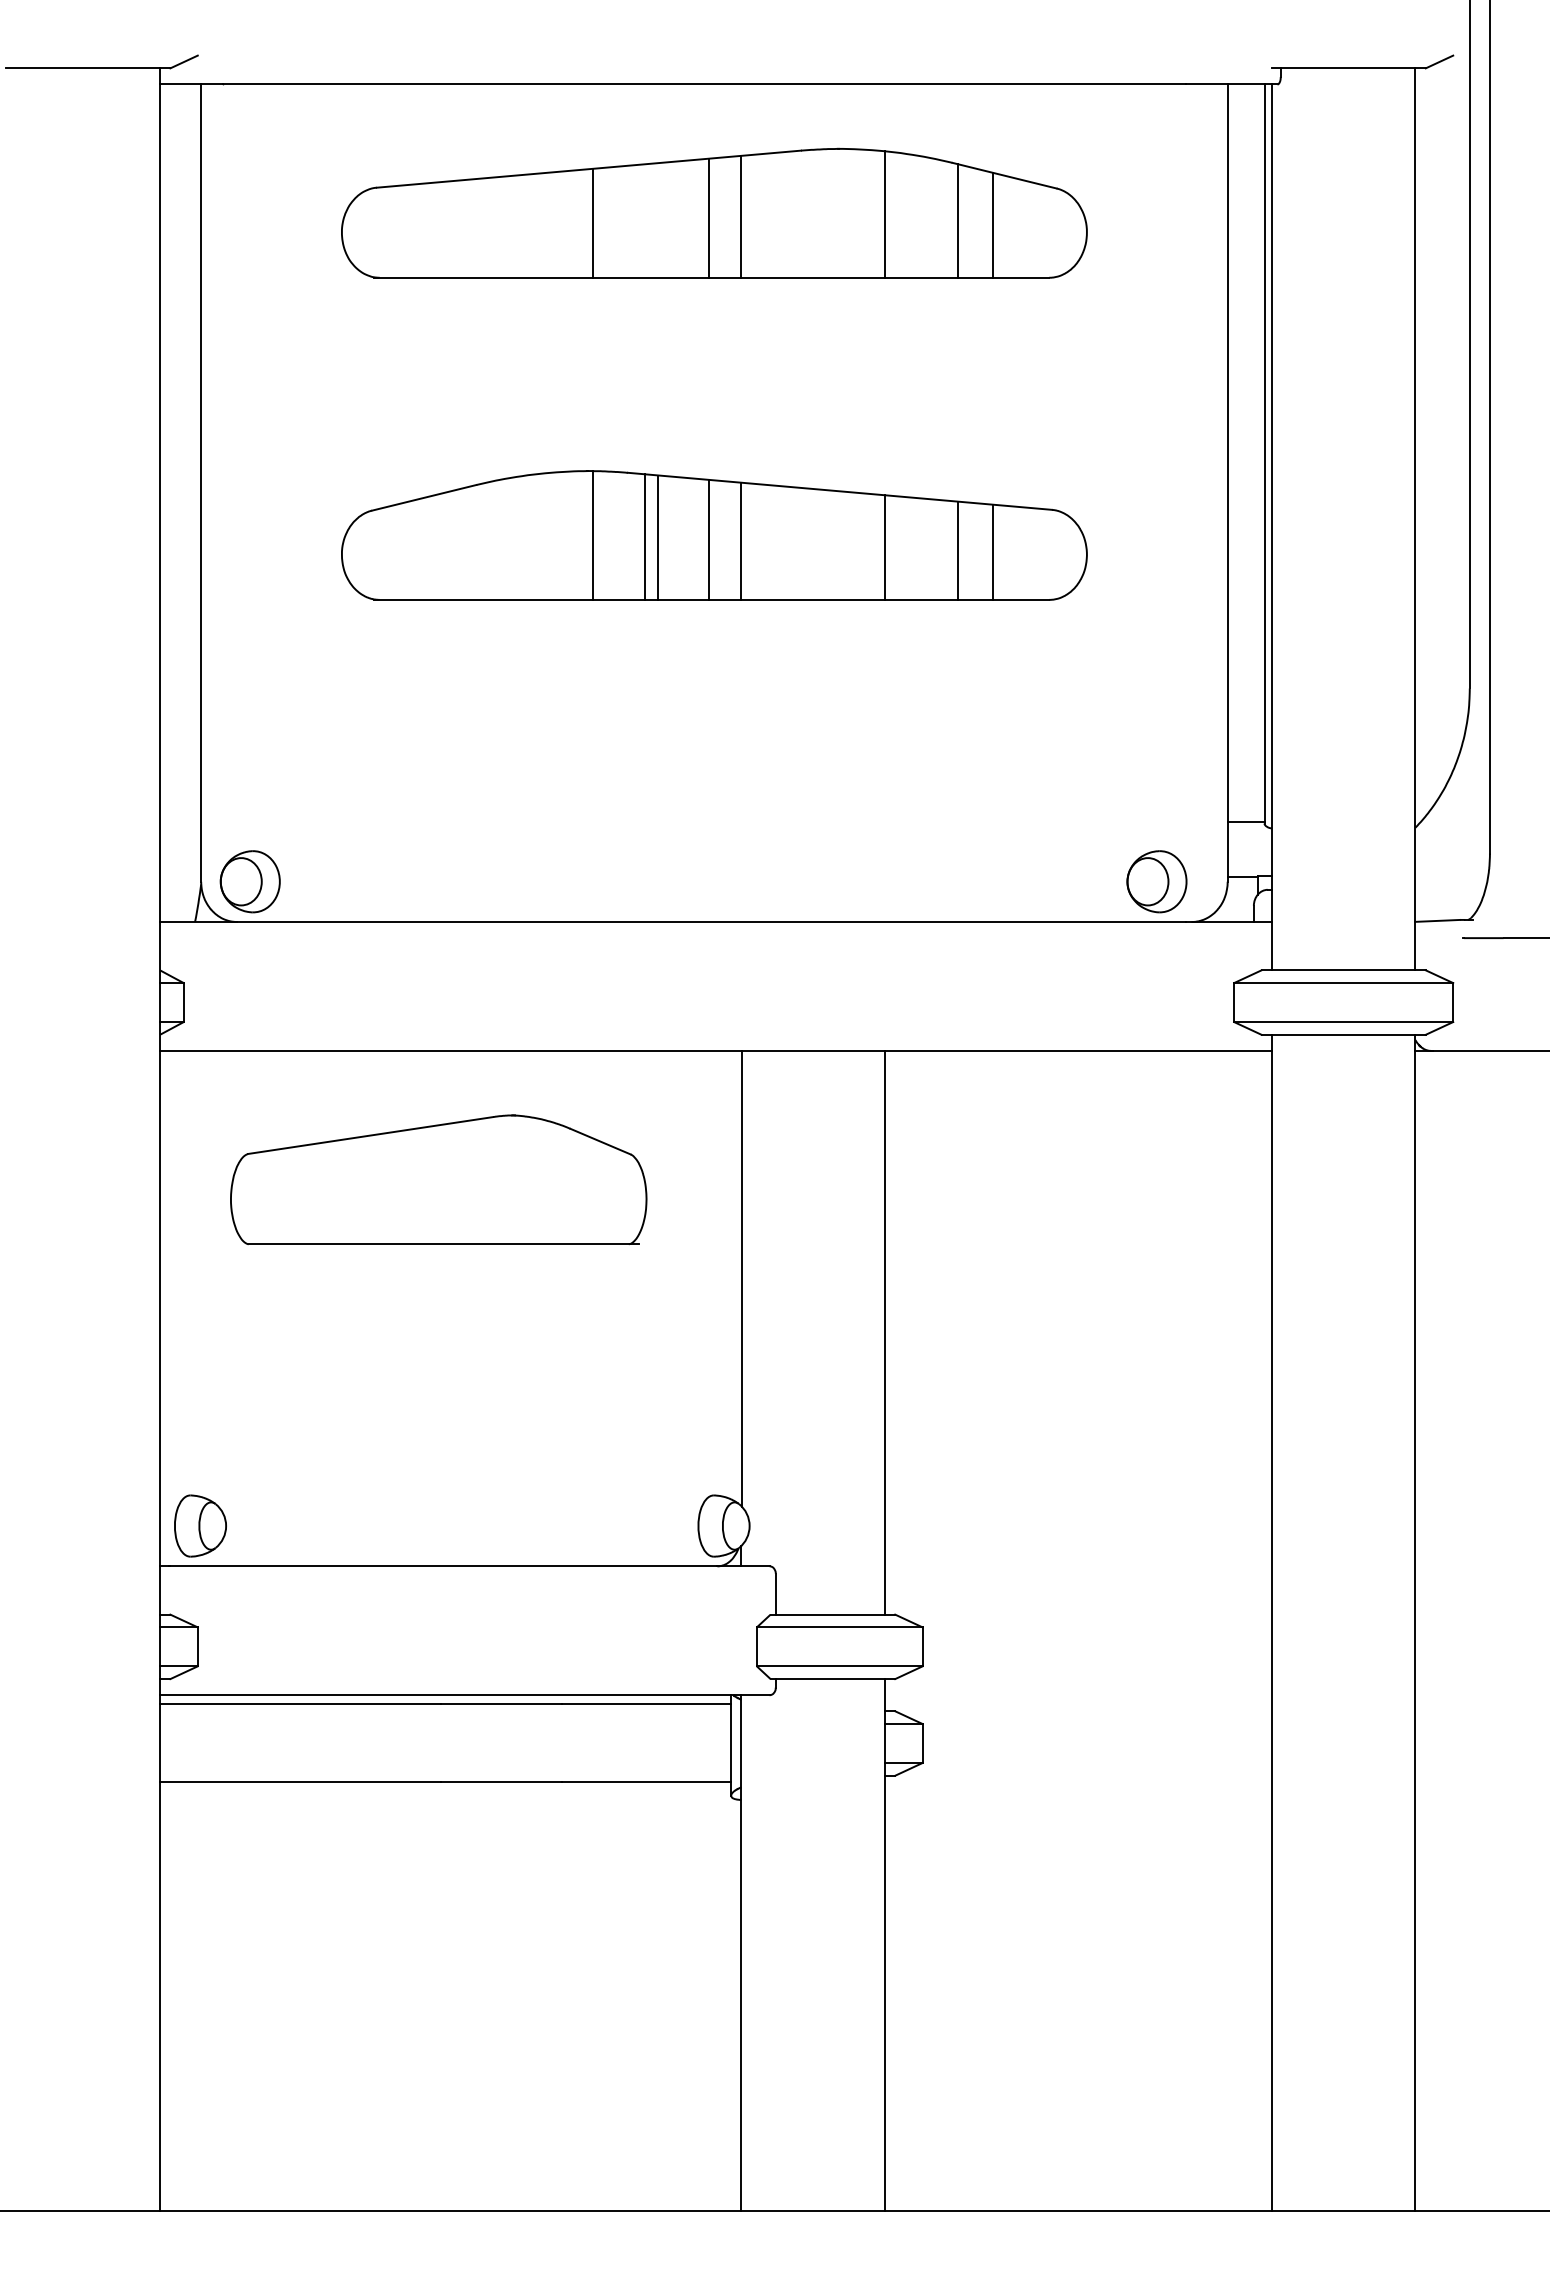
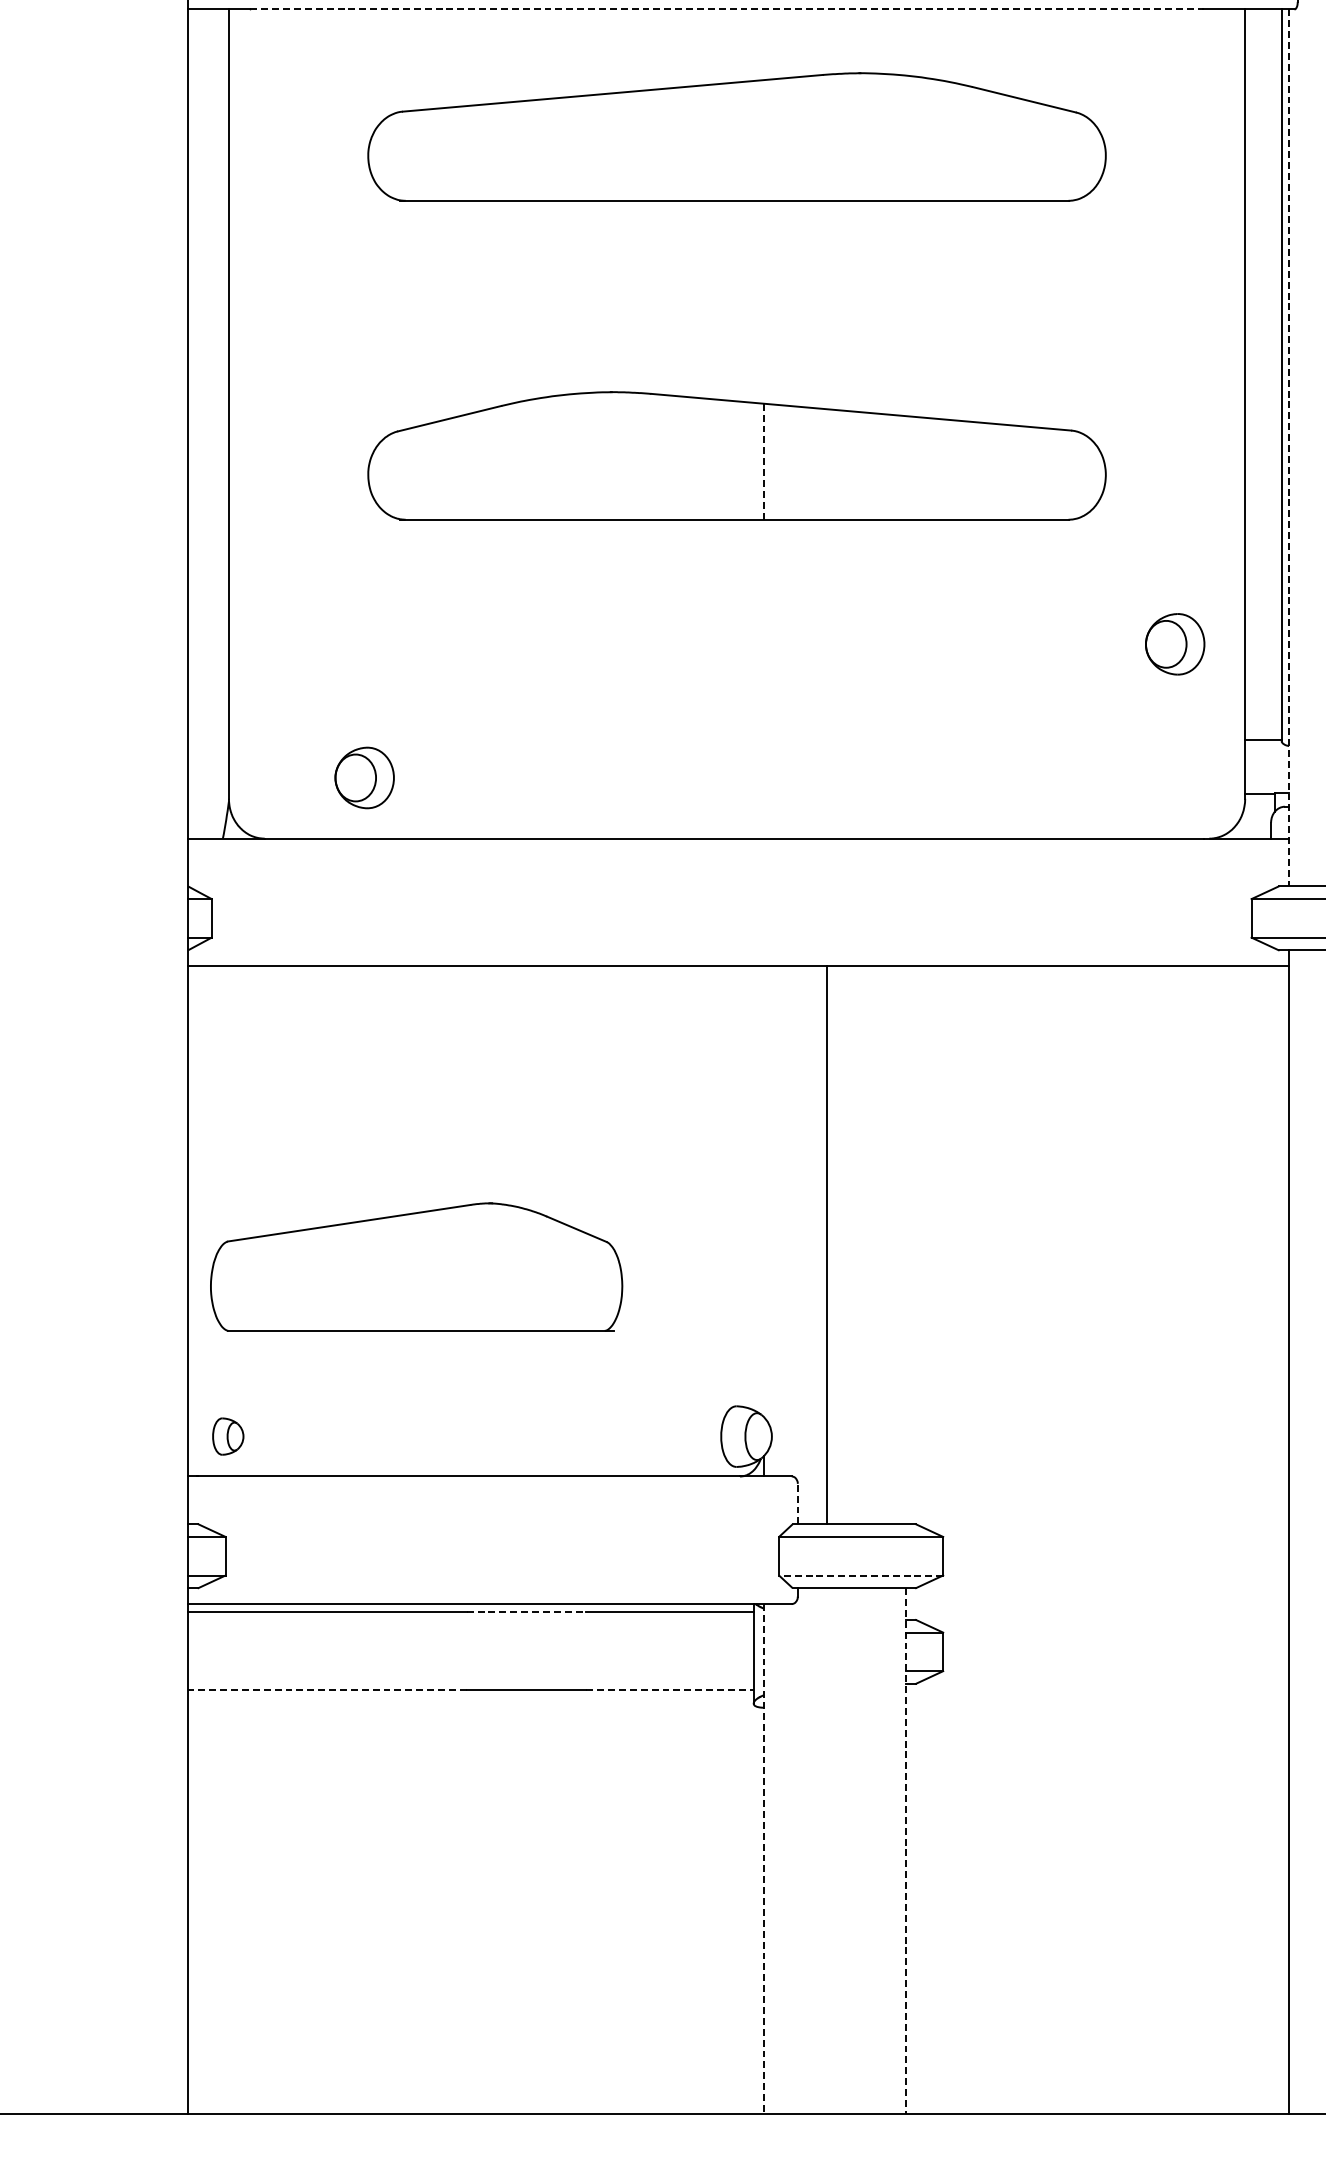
line: (704, 84) -> (727, 9), solid -> dashed
line: (884, 214) -> (905, 138), removed
line: (741, 216) -> (763, 140), removed
line: (709, 217) -> (732, 141), removed
line: (957, 220) -> (977, 144), removed
line: (593, 222) -> (617, 146), removed
line: (992, 224) -> (1012, 148), removed
line: (1272, 527) -> (1289, 448), solid -> dashed
line: (593, 535) -> (617, 455), removed
line: (644, 536) -> (667, 456), removed
line: (657, 537) -> (680, 457), removed
line: (709, 539) -> (732, 459), removed
line: (741, 541) -> (763, 461), solid -> dashed
line: (884, 547) -> (905, 467), removed
line: (957, 550) -> (977, 470), removed
line: (992, 551) -> (1012, 471), removed
part: (249, 881) -> (363, 777), moved
part: (1156, 881) -> (1174, 644), moved
part: (438, 1179) -> (416, 1266), moved
line: (742, 1278) -> (764, 1191), removed
line: (884, 1332) -> (826, 1244), moved
part: (200, 1525) -> (228, 1436), size x0.6
line: (775, 1593) -> (797, 1503), solid -> dashed
line: (839, 1666) -> (860, 1575), solid -> dashed
line: (502, 1703) -> (527, 1612), solid -> dashed
line: (300, 1781) -> (327, 1689), solid -> dashed
line: (646, 1781) -> (669, 1689), solid -> dashed
line: (884, 1944) -> (905, 1850), solid -> dashed
line: (741, 1952) -> (763, 1858), solid -> dashed

